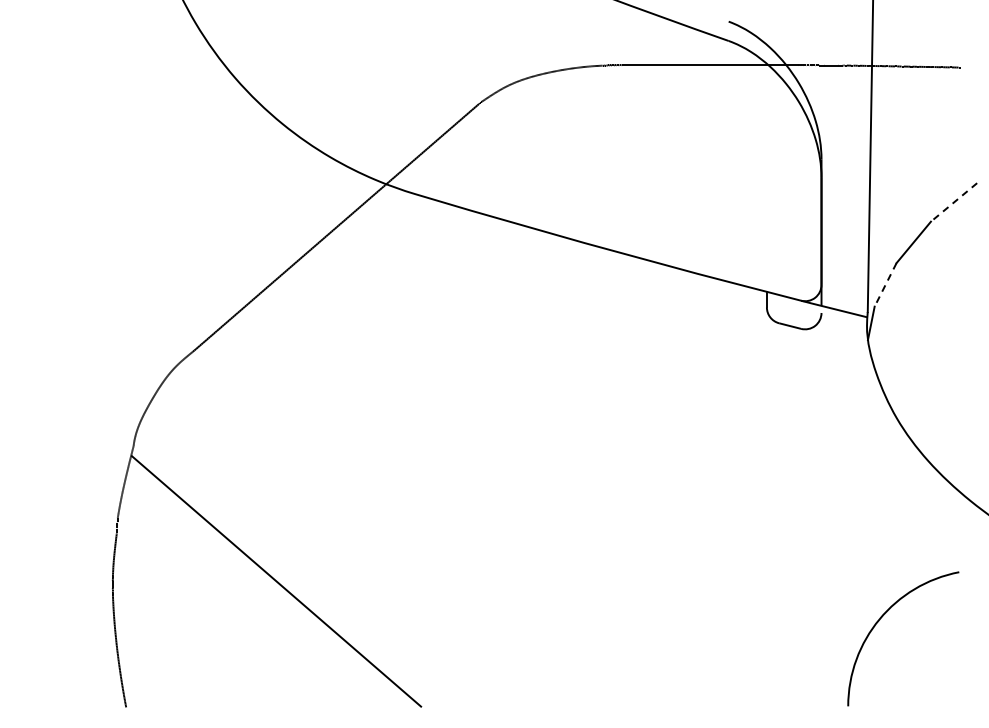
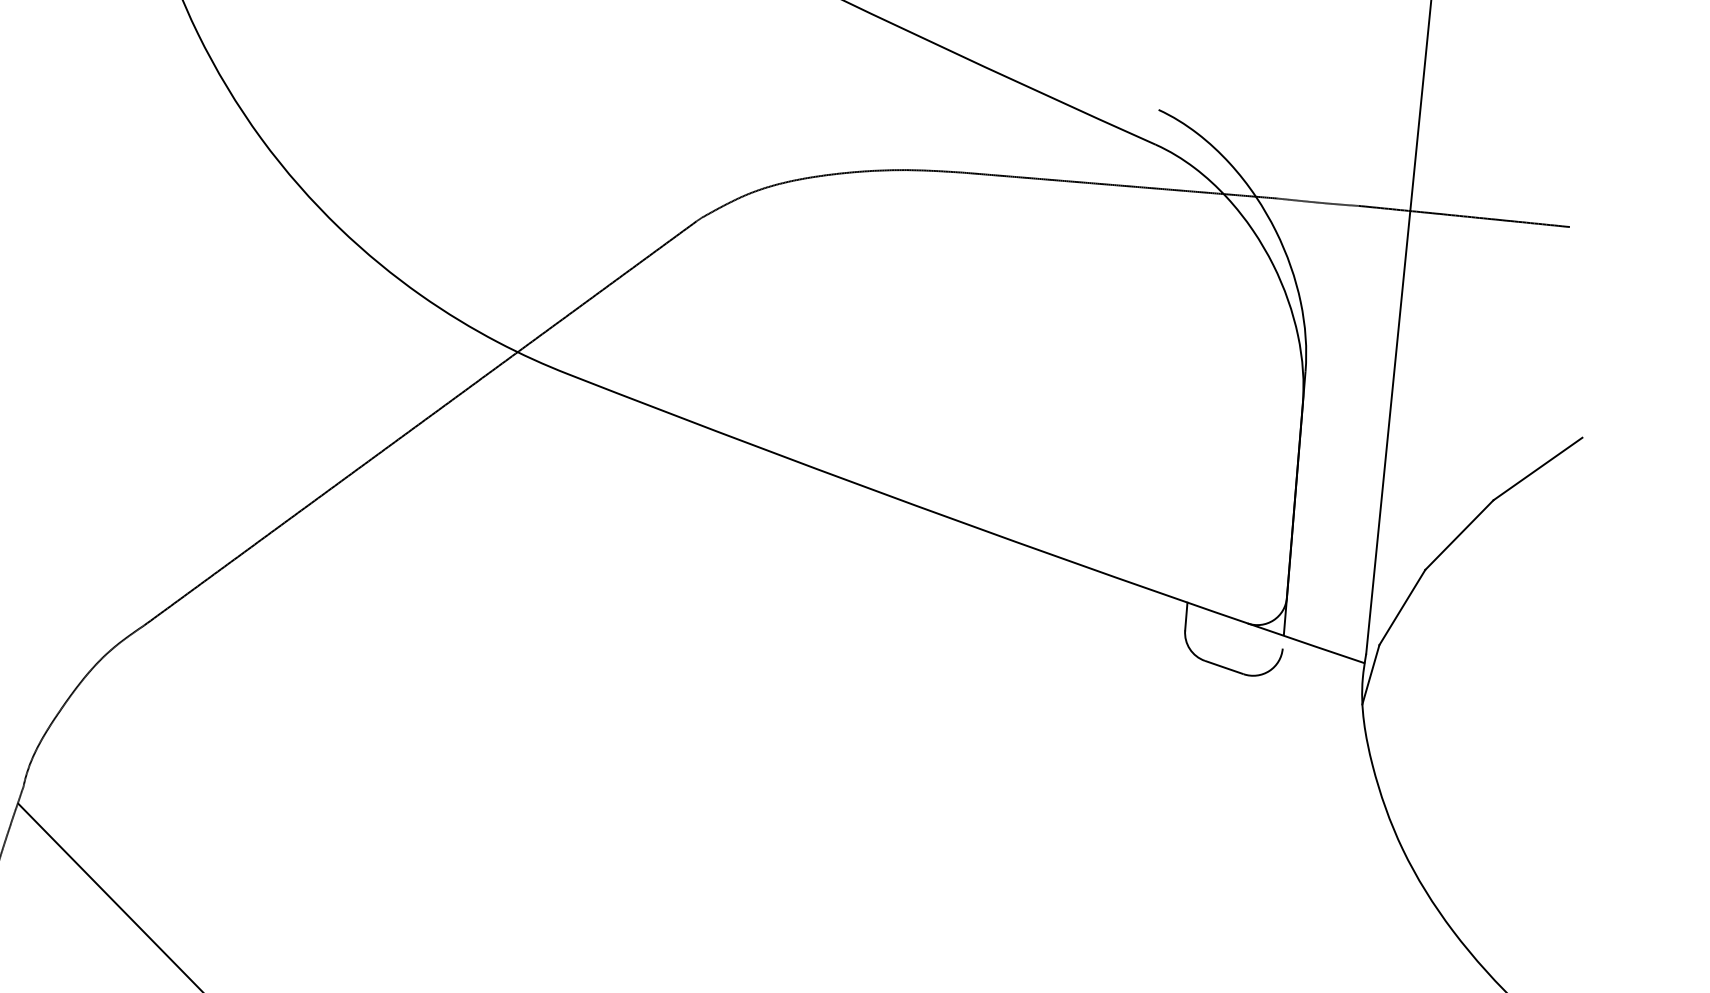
line: (953, 202) -> (1536, 469), dashed -> solid
line: (885, 285) -> (1402, 608), dashed -> solid

